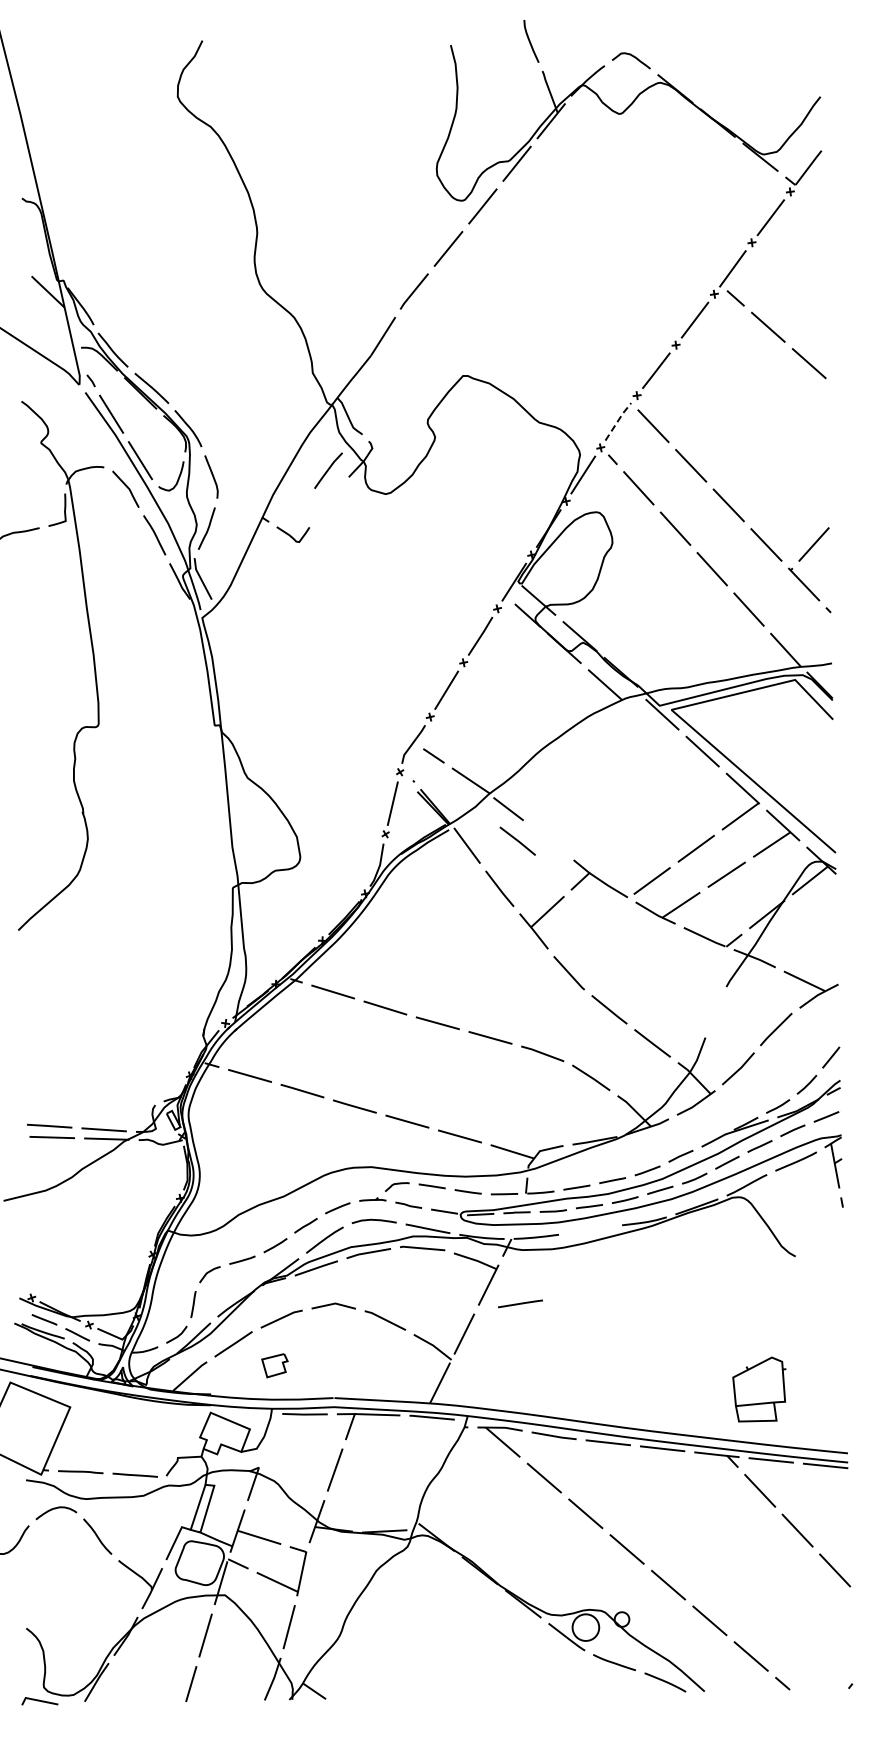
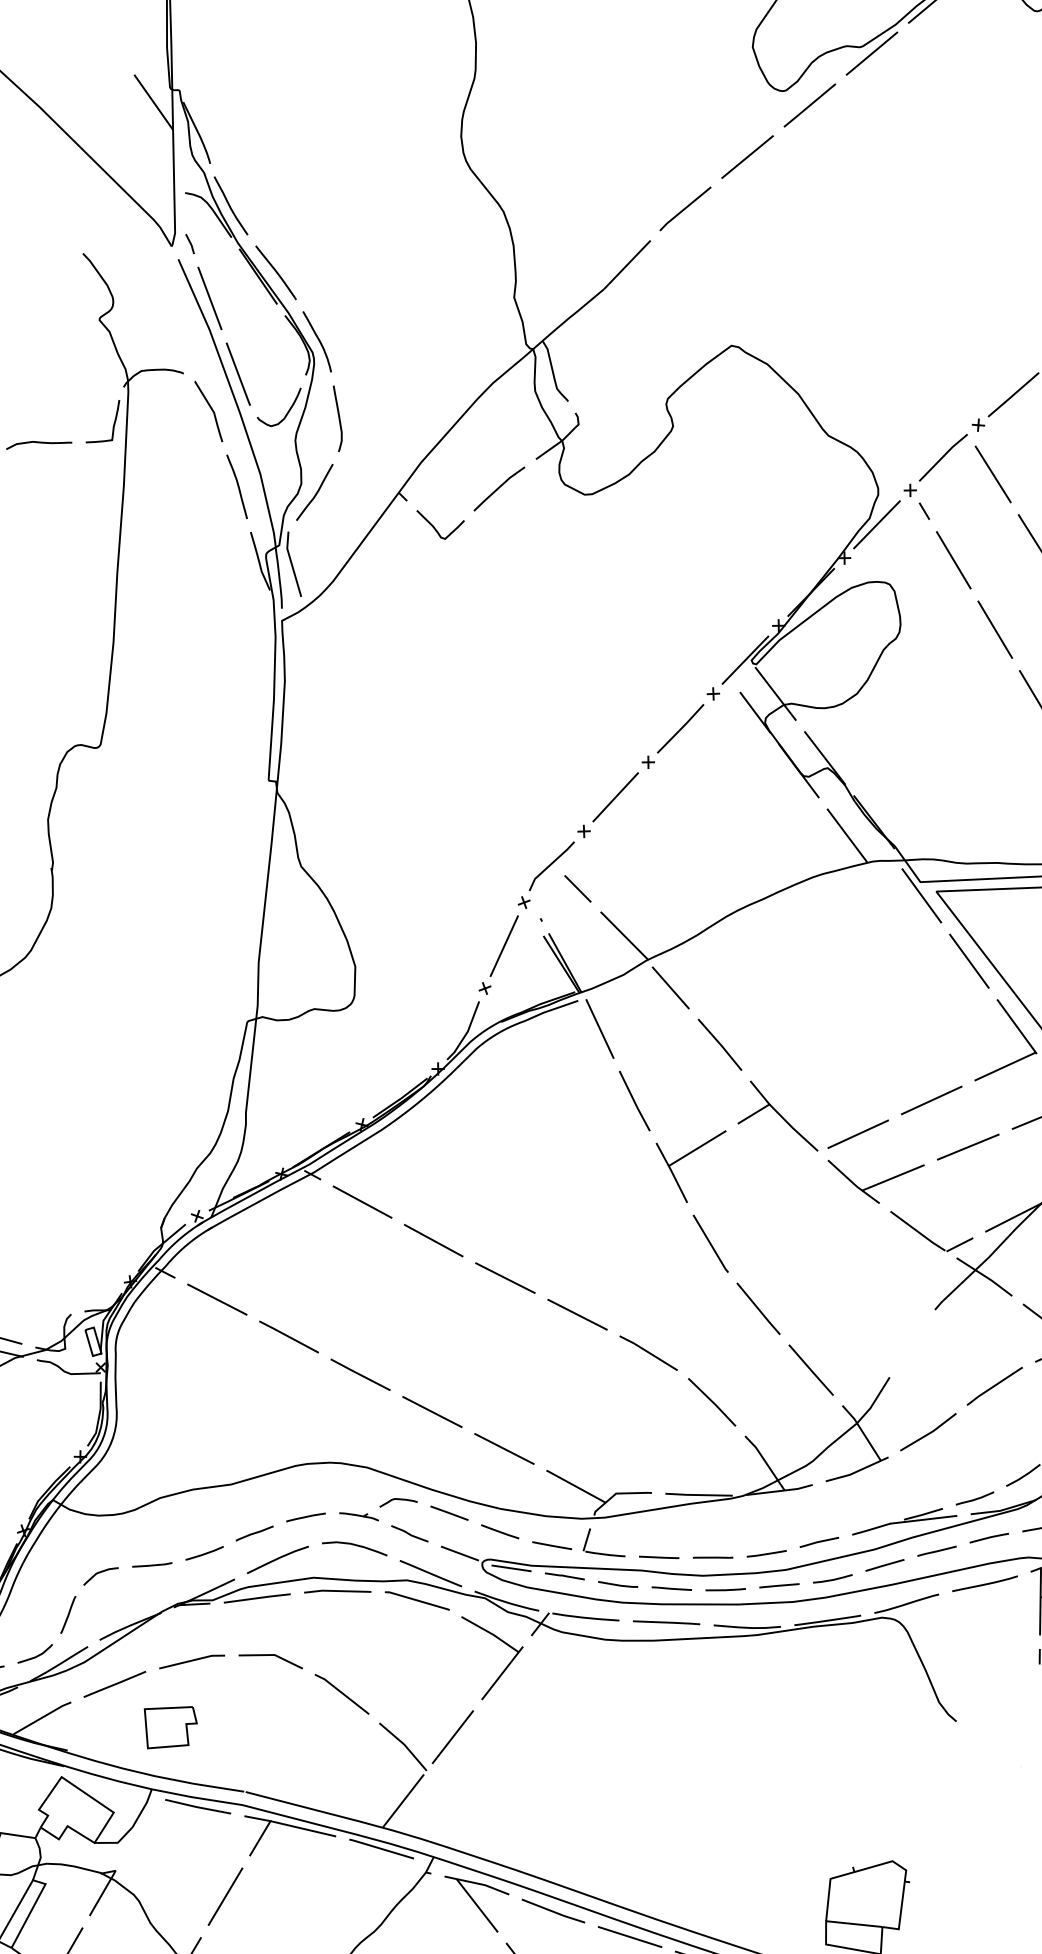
line: (618, 420) -> (944, 455), dashed -> solid
line: (328, 470) -> (499, 488), moved
line: (517, 840) -> (719, 1043), moved
line: (520, 1303) -> (666, 1622), moved
part: (274, 1365) -> (168, 1727), size x1.43

